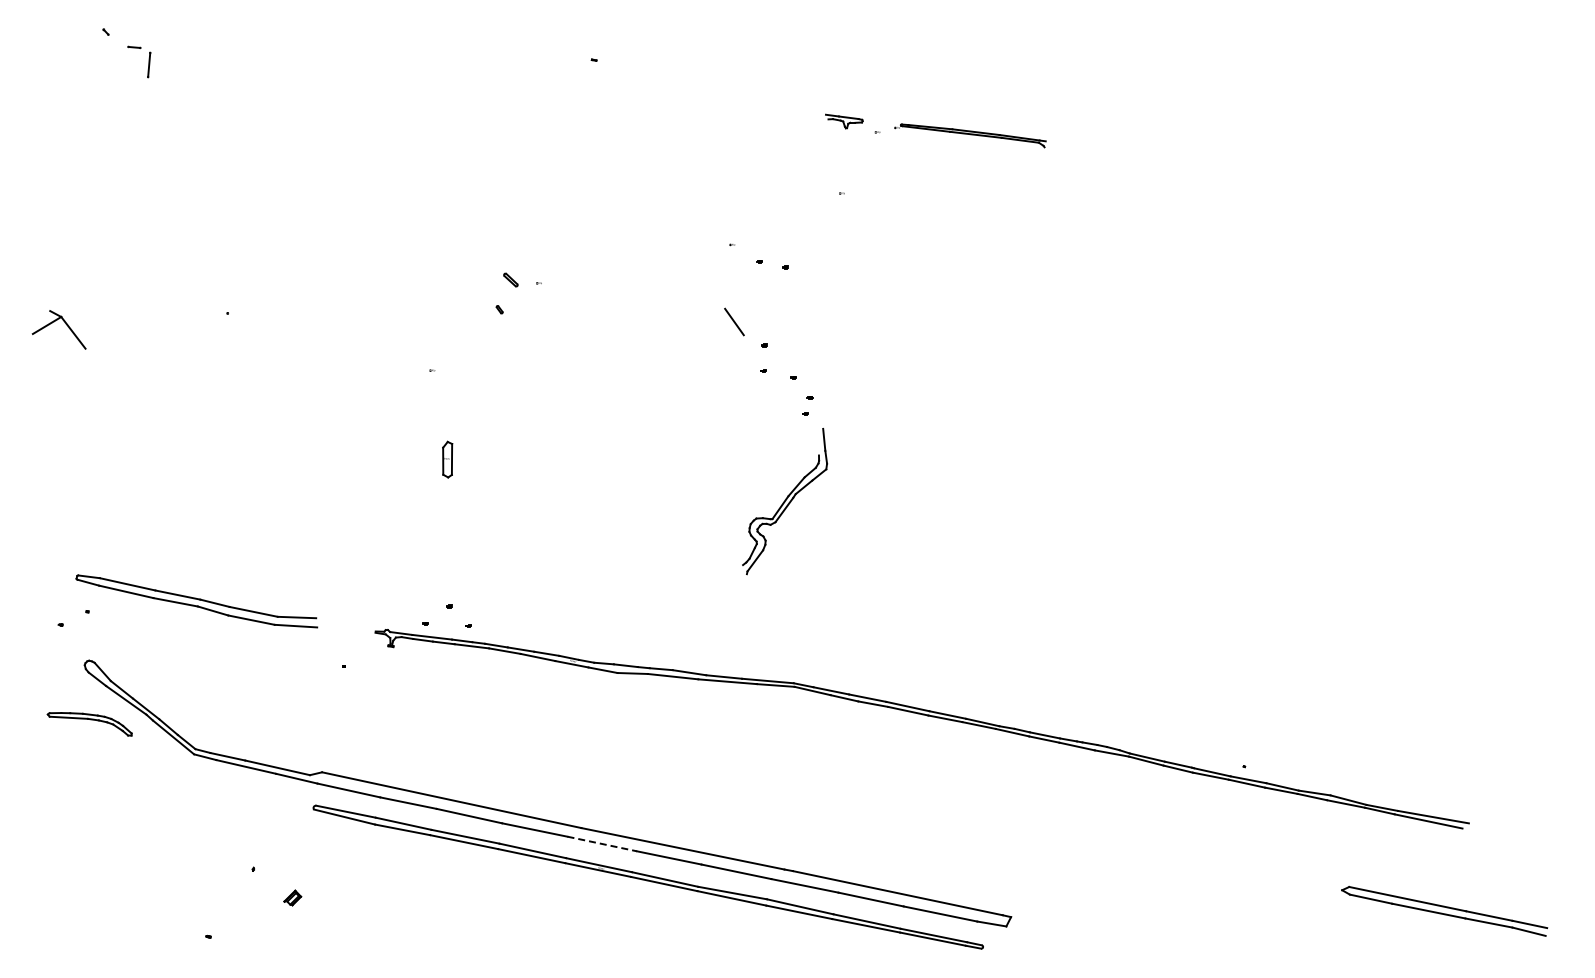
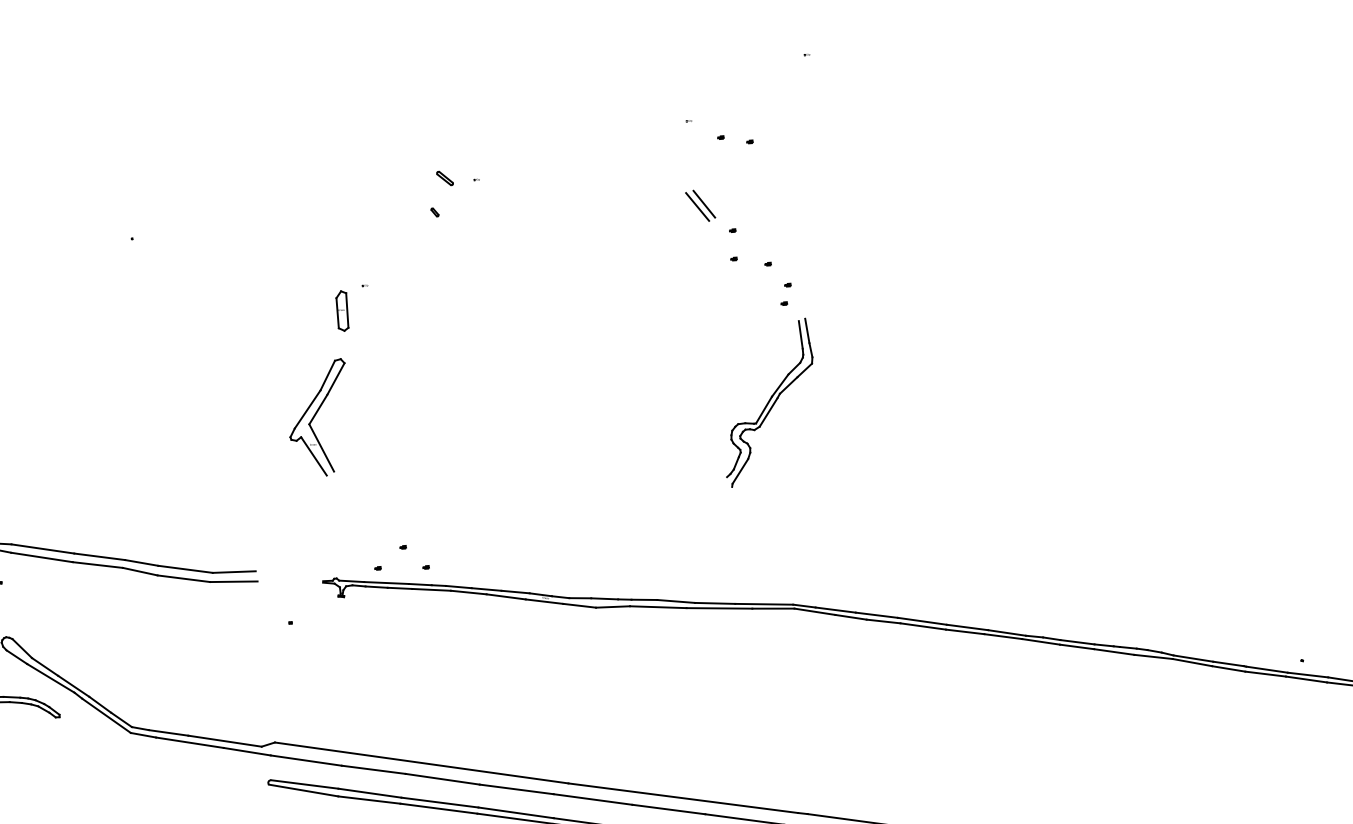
line: (740, 319) -> (704, 203), added
line: (817, 442) -> (800, 334), added
part: (447, 459) -> (342, 310), moved
part: (382, 485) -> (318, 417), added
line: (602, 844) -> (593, 800), dashed -> solid

